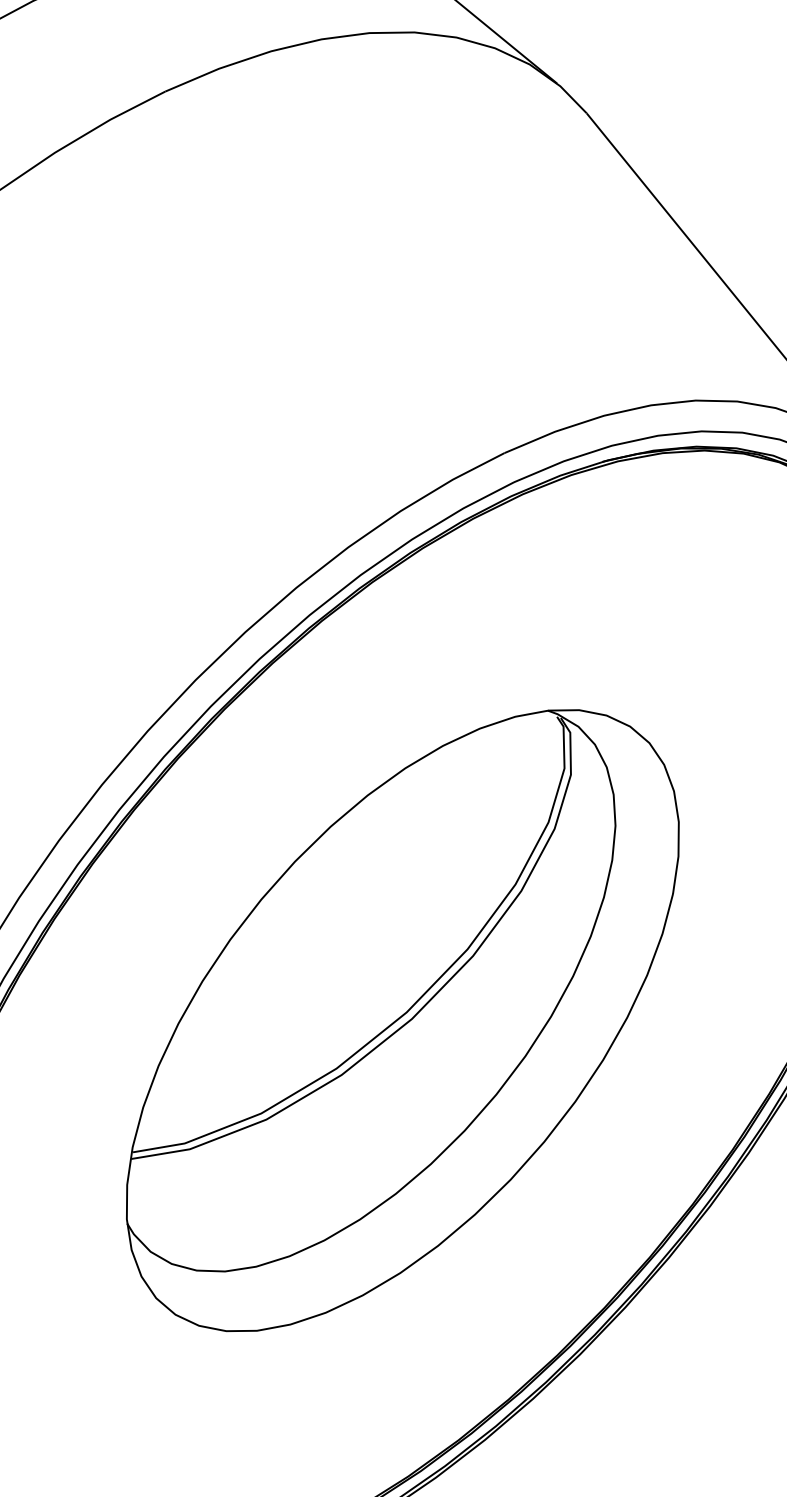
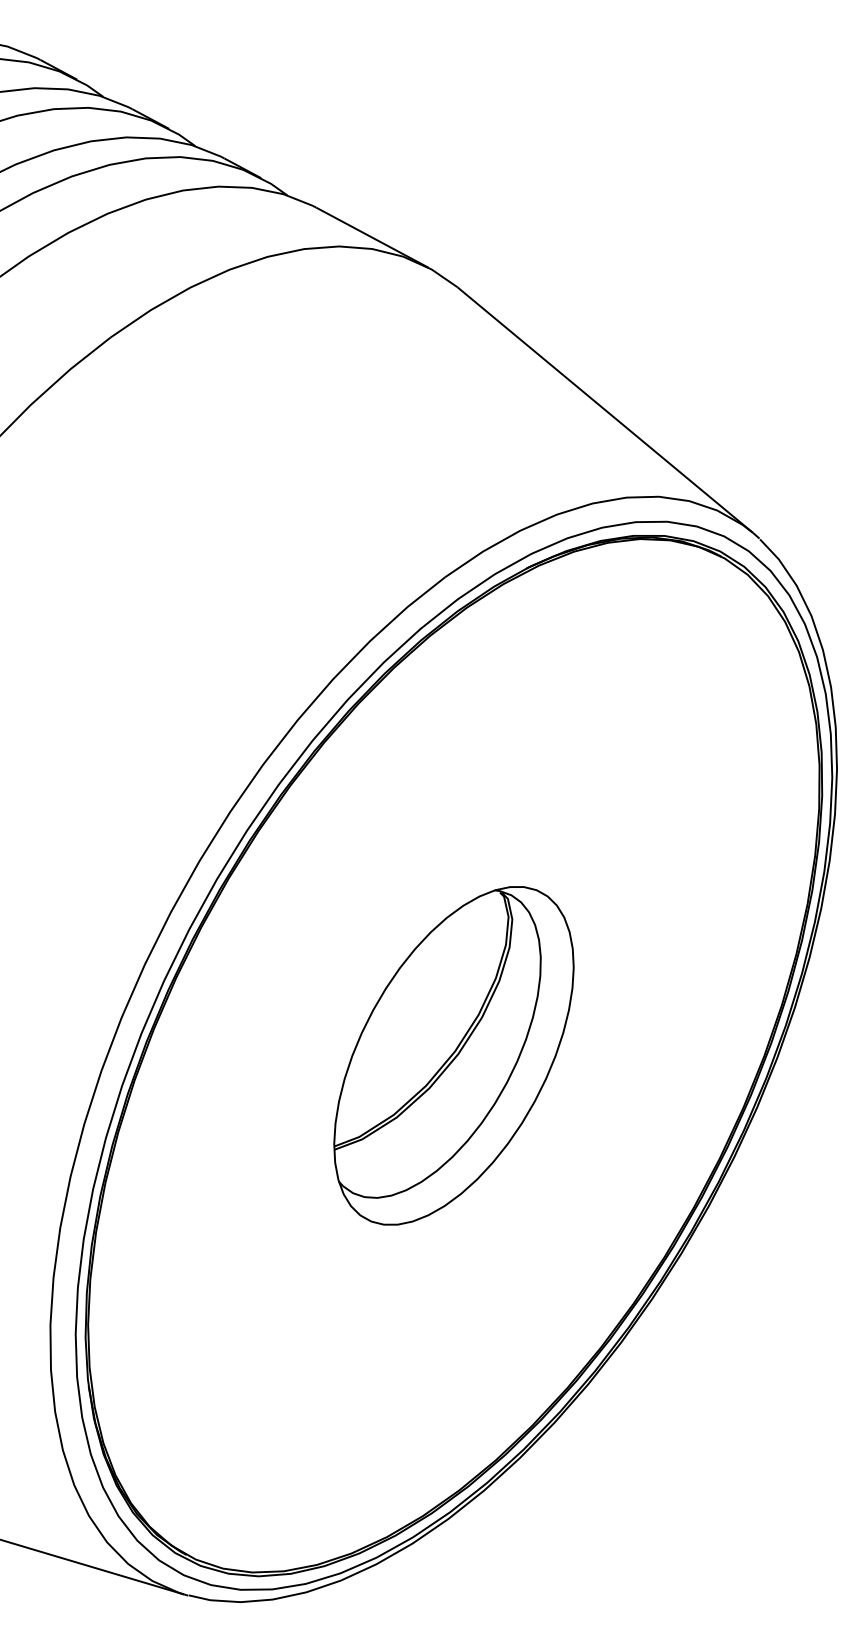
part: (402, 1020) -> (453, 1055), size x0.6

